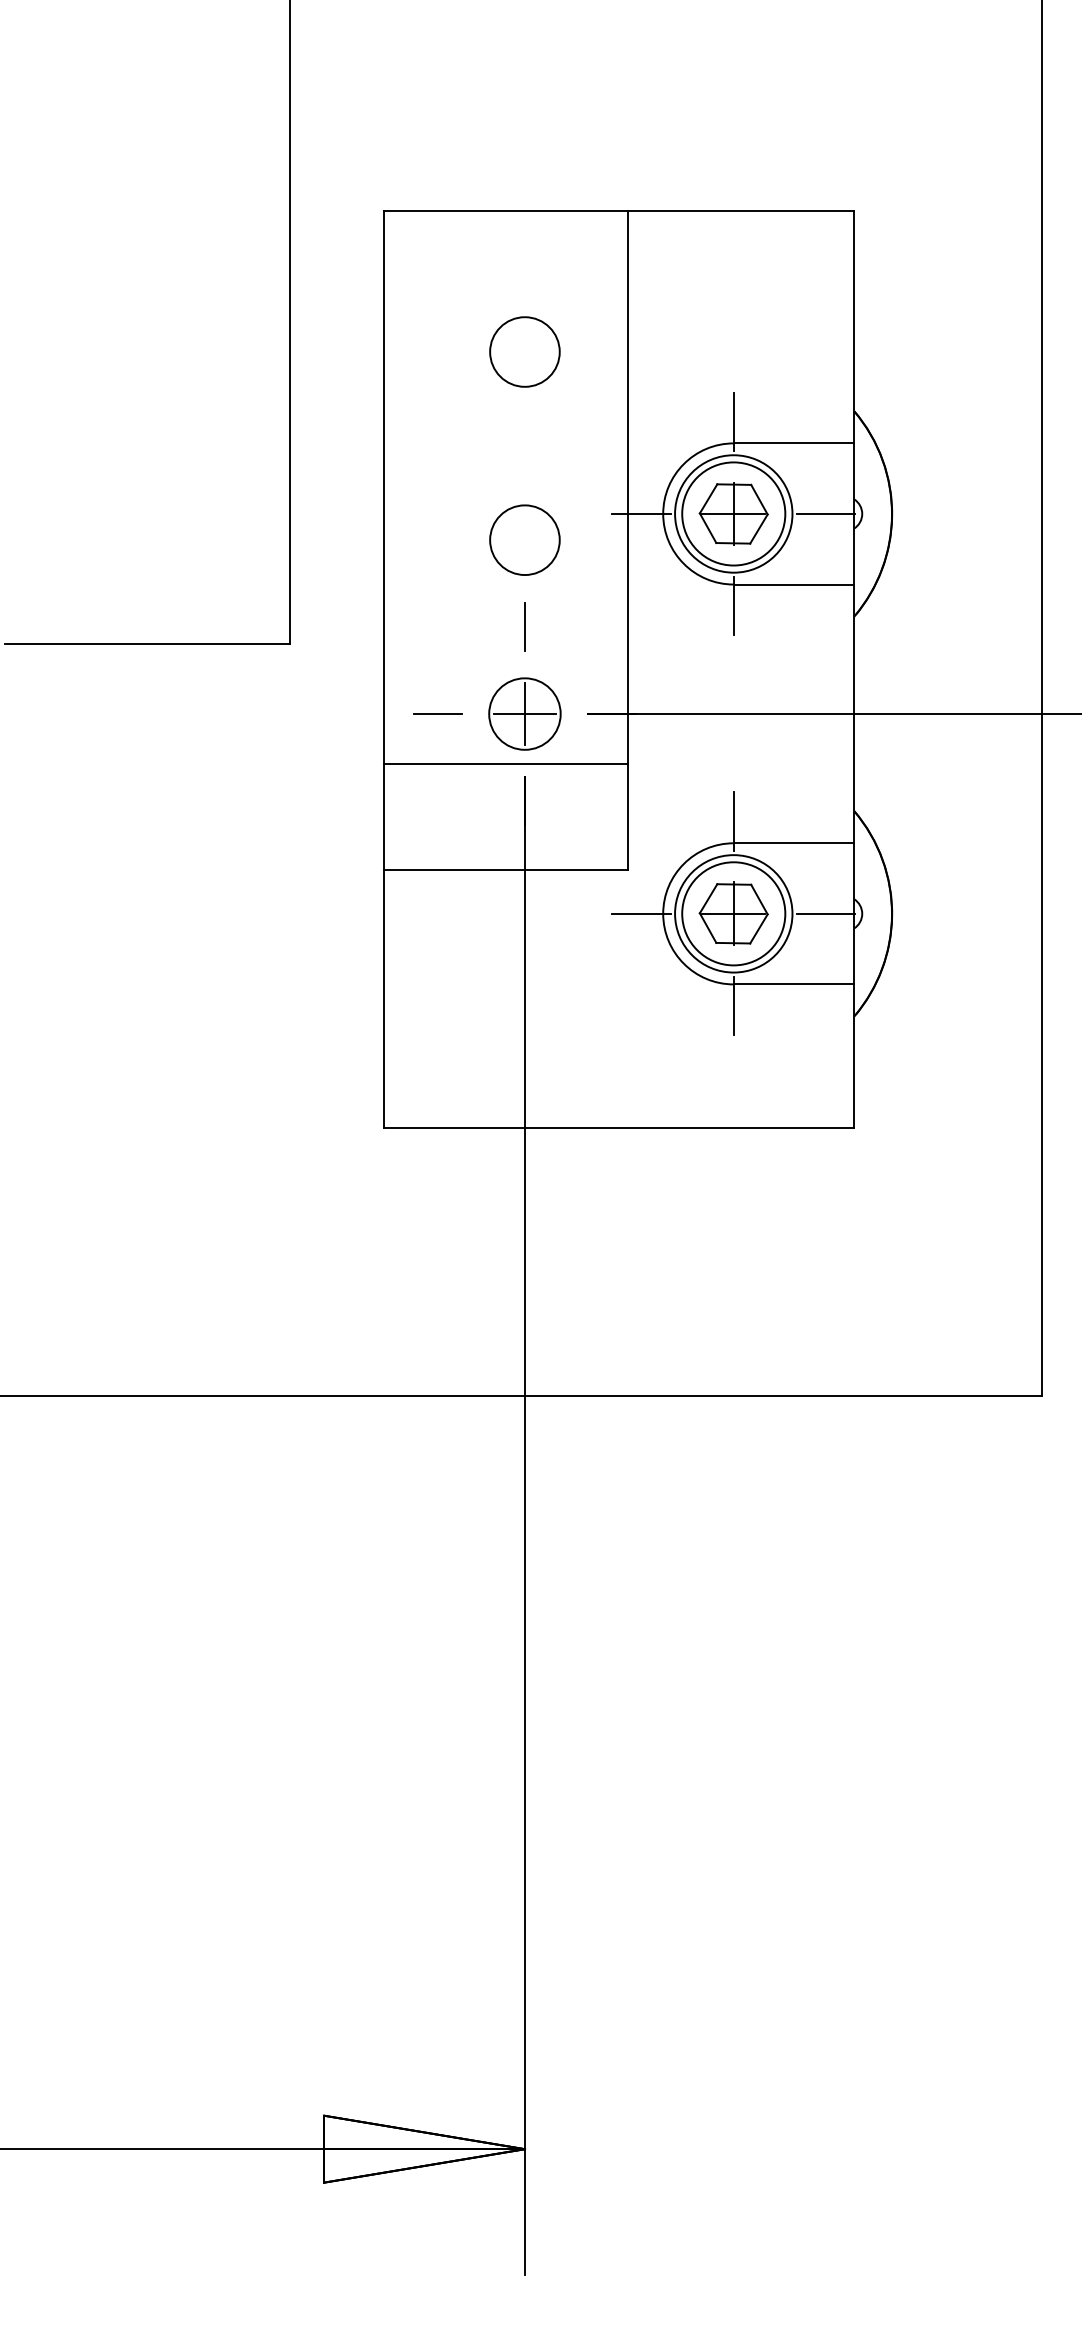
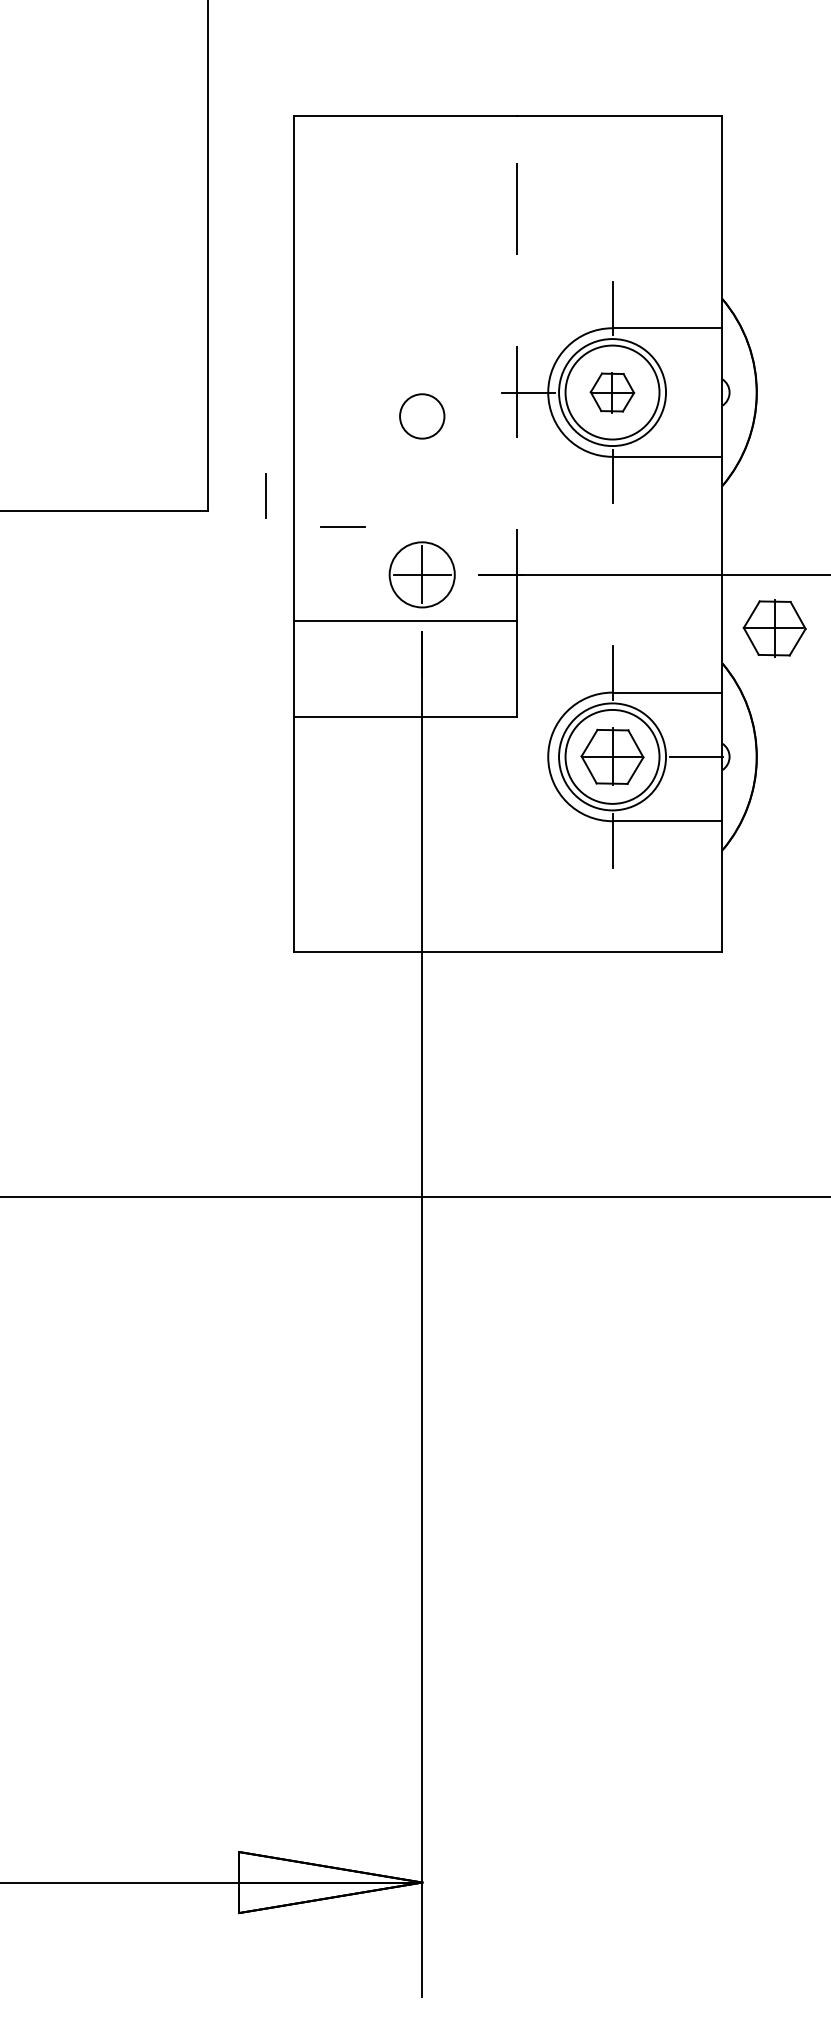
circle: (524, 351) -> (421, 244), removed
line: (628, 487) -> (516, 368), solid -> dashed
part: (733, 513) -> (612, 392), size x0.7
line: (825, 513) -> (696, 392), removed
circle: (524, 540) -> (421, 416), size x0.7
line: (524, 626) -> (266, 495), moved
line: (437, 713) -> (342, 526), moved
part: (911, 772) -> (774, 628), added
line: (641, 913) -> (528, 756), removed

